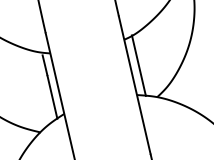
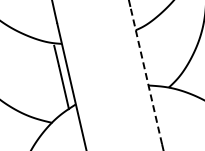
line: (138, 65) -> (150, 55), removed
line: (134, 84) -> (146, 74), solid -> dashed

